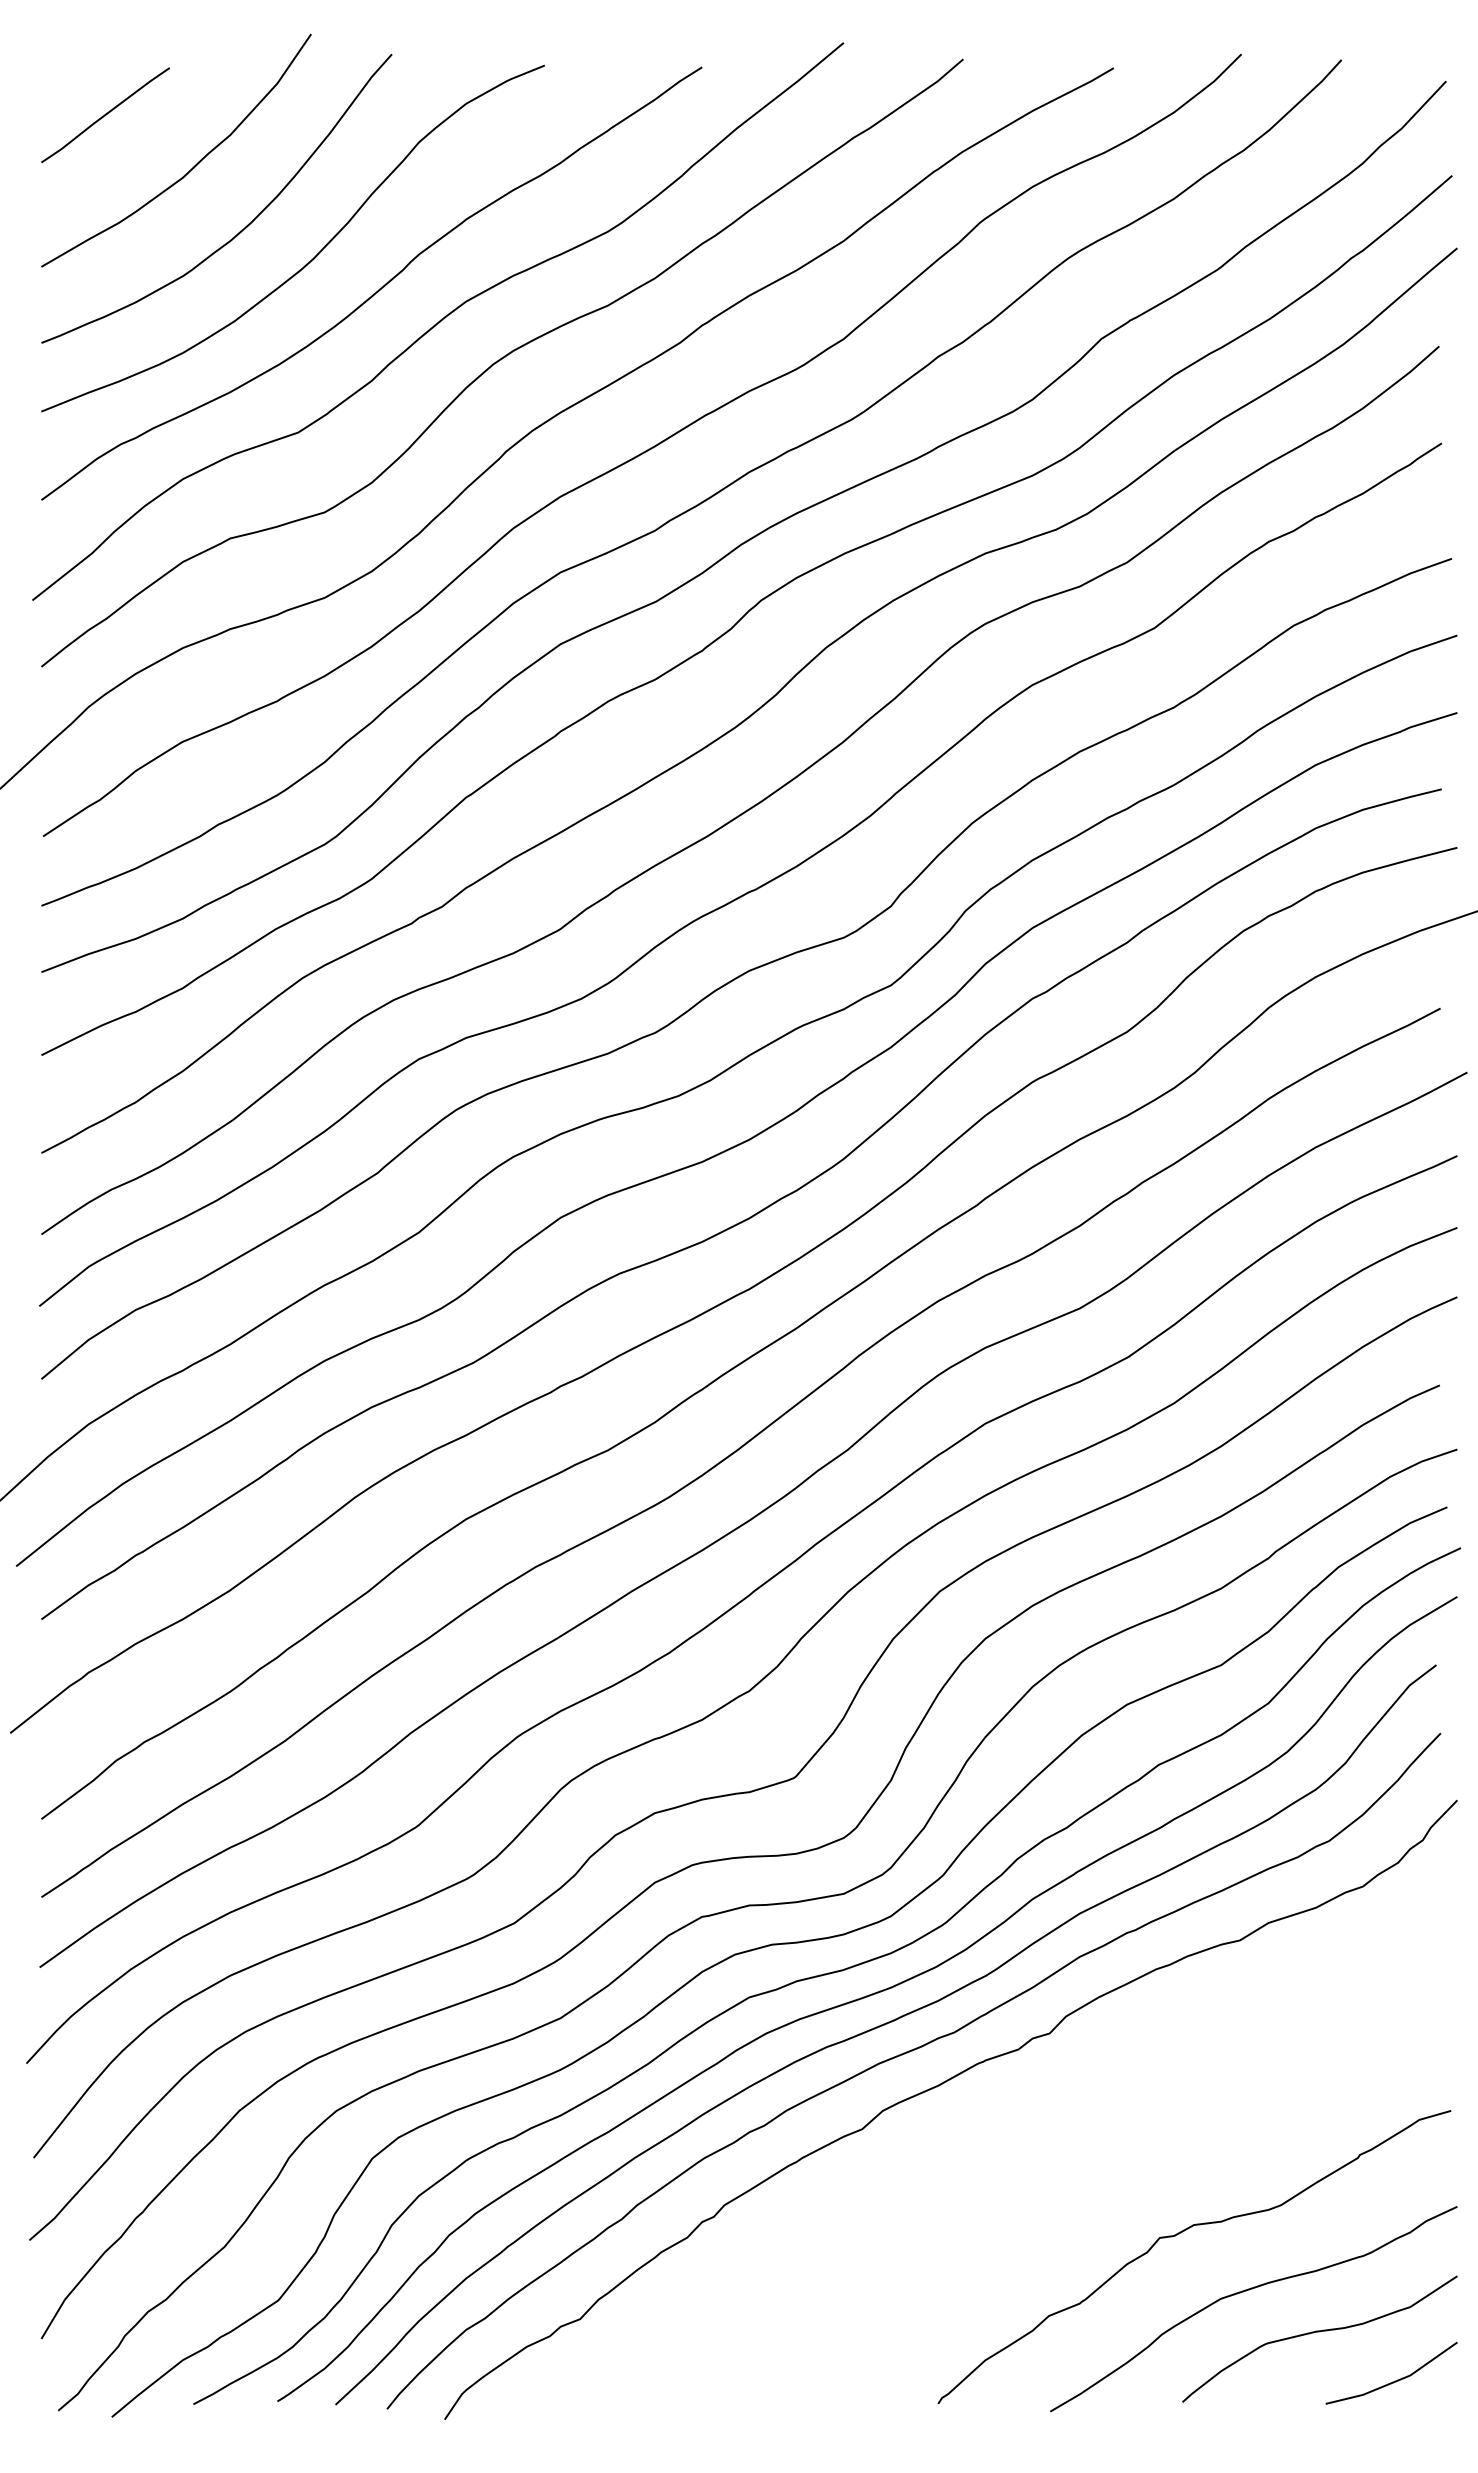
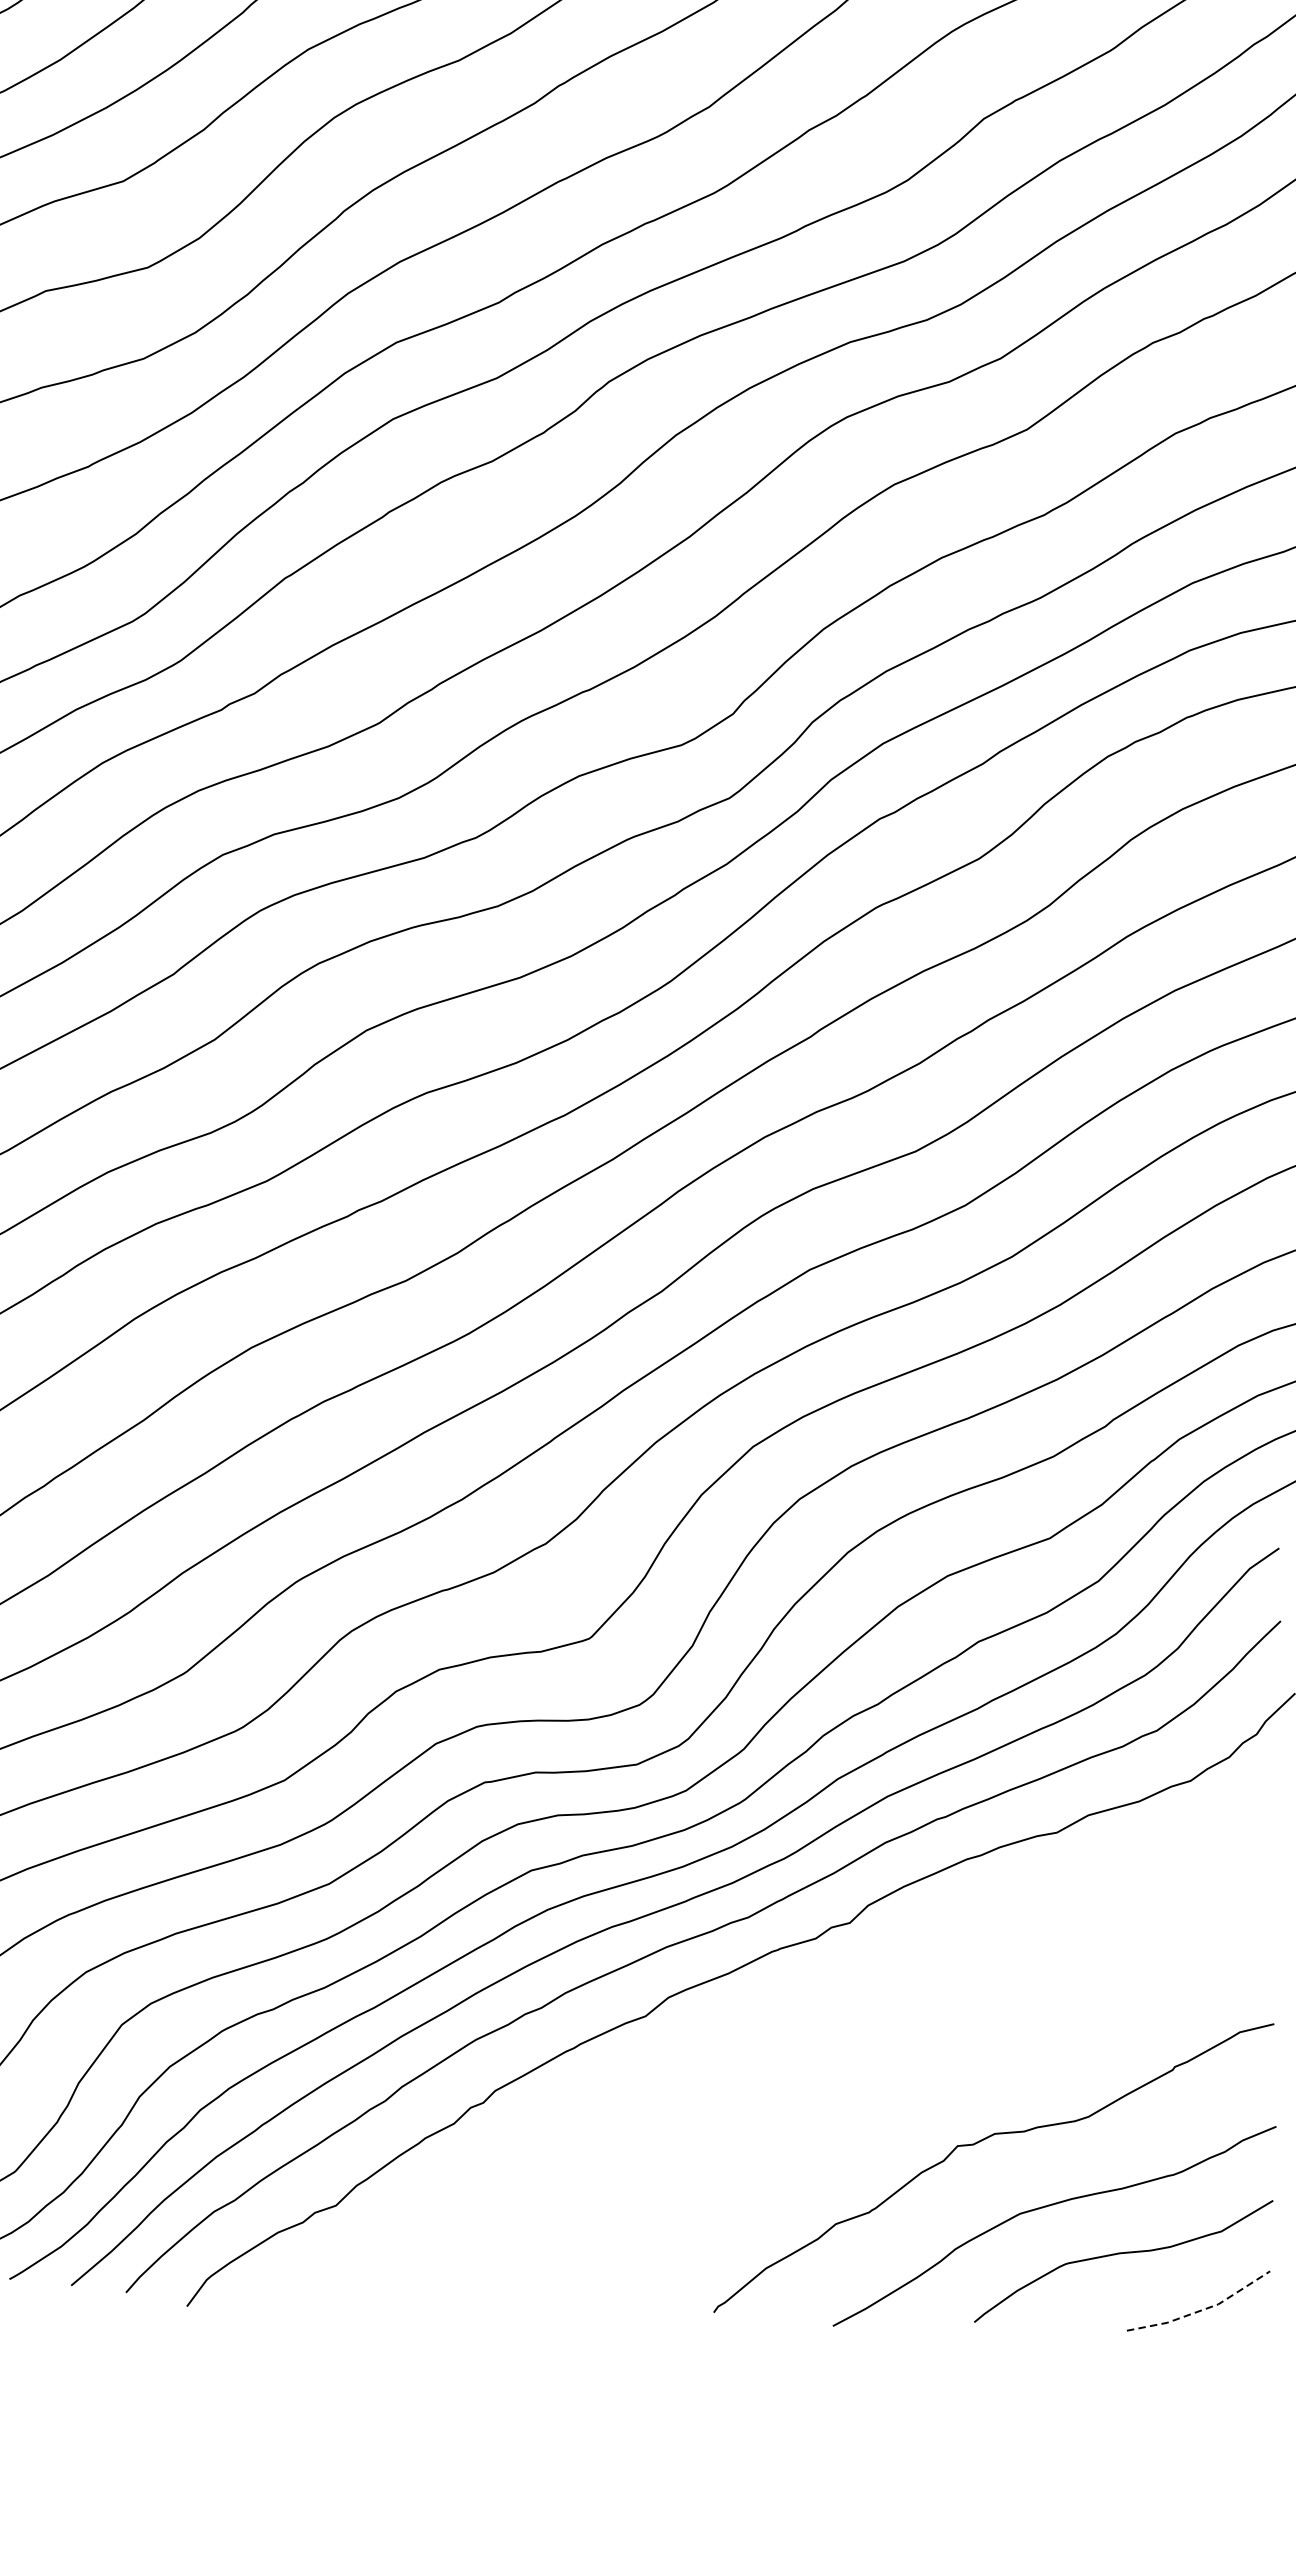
line: (1395, 2381) -> (1202, 2310), solid -> dashed

